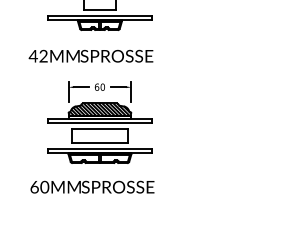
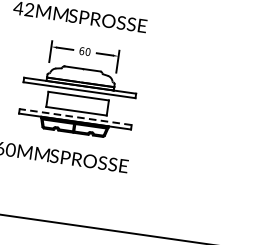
hatch: (99, 109) -> (81, 75), removed
line: (99, 148) -> (75, 116), solid -> dashed

